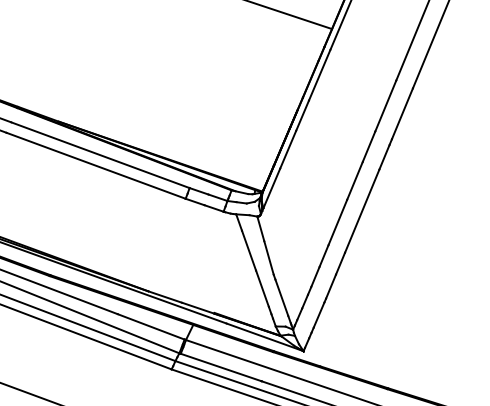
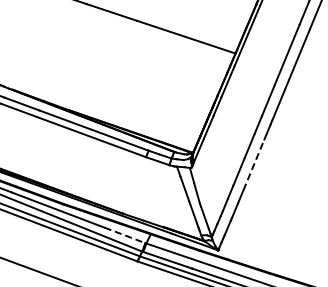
line: (363, 210) -> (254, 164), solid -> dashed
line: (151, 326) -> (125, 235), solid -> dashed

